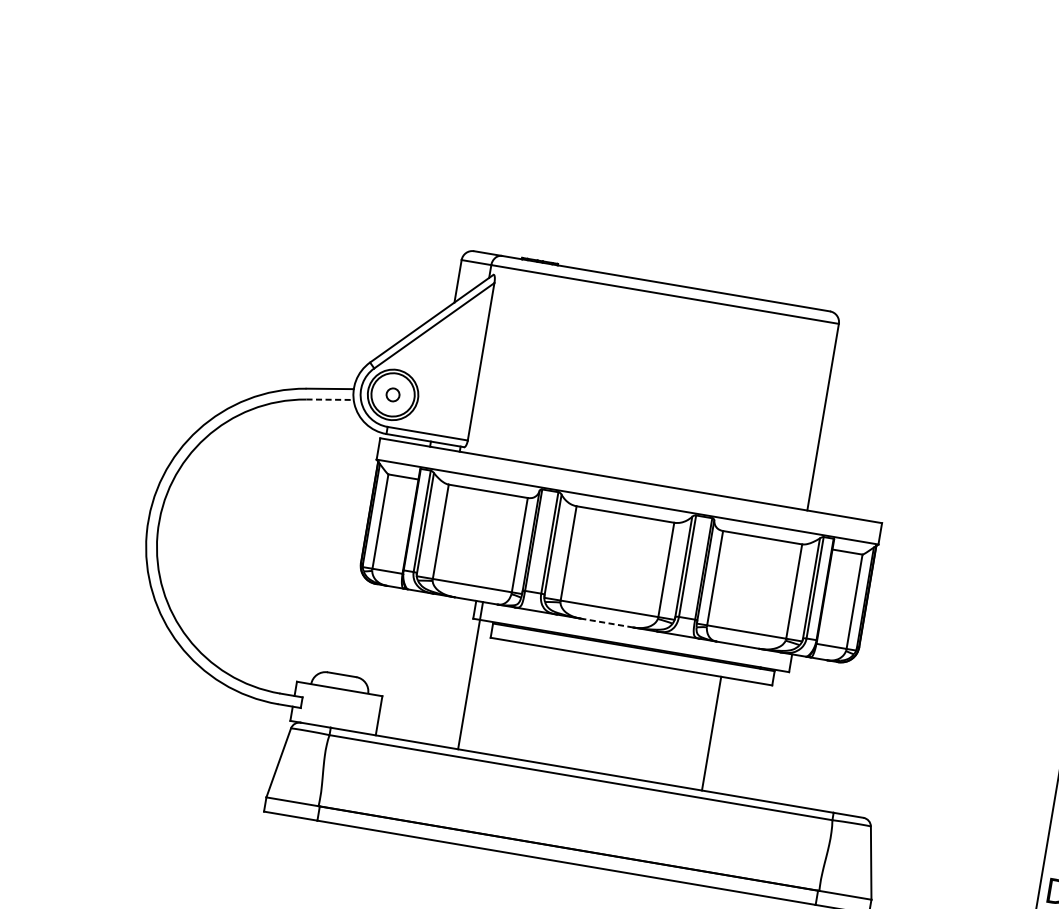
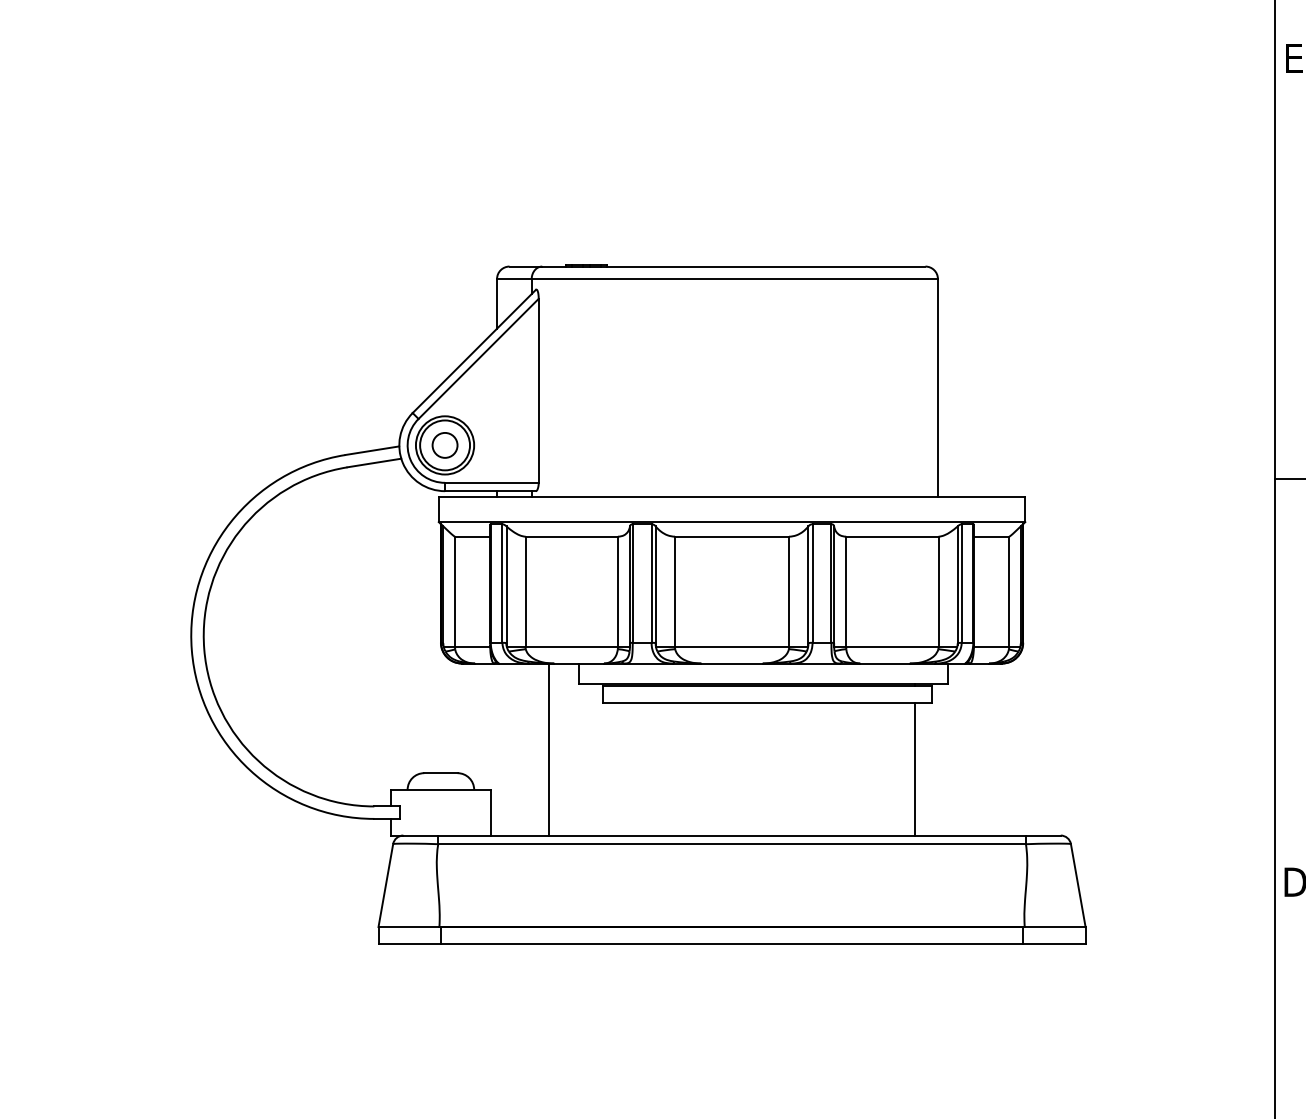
circle: (392, 394) -> (444, 445), size x1.67
line: (330, 399) -> (374, 462), dashed -> solid
line: (607, 623) -> (732, 663), dashed -> solid
line: (470, 675) -> (549, 749), moved
line: (712, 733) -> (915, 768), moved

